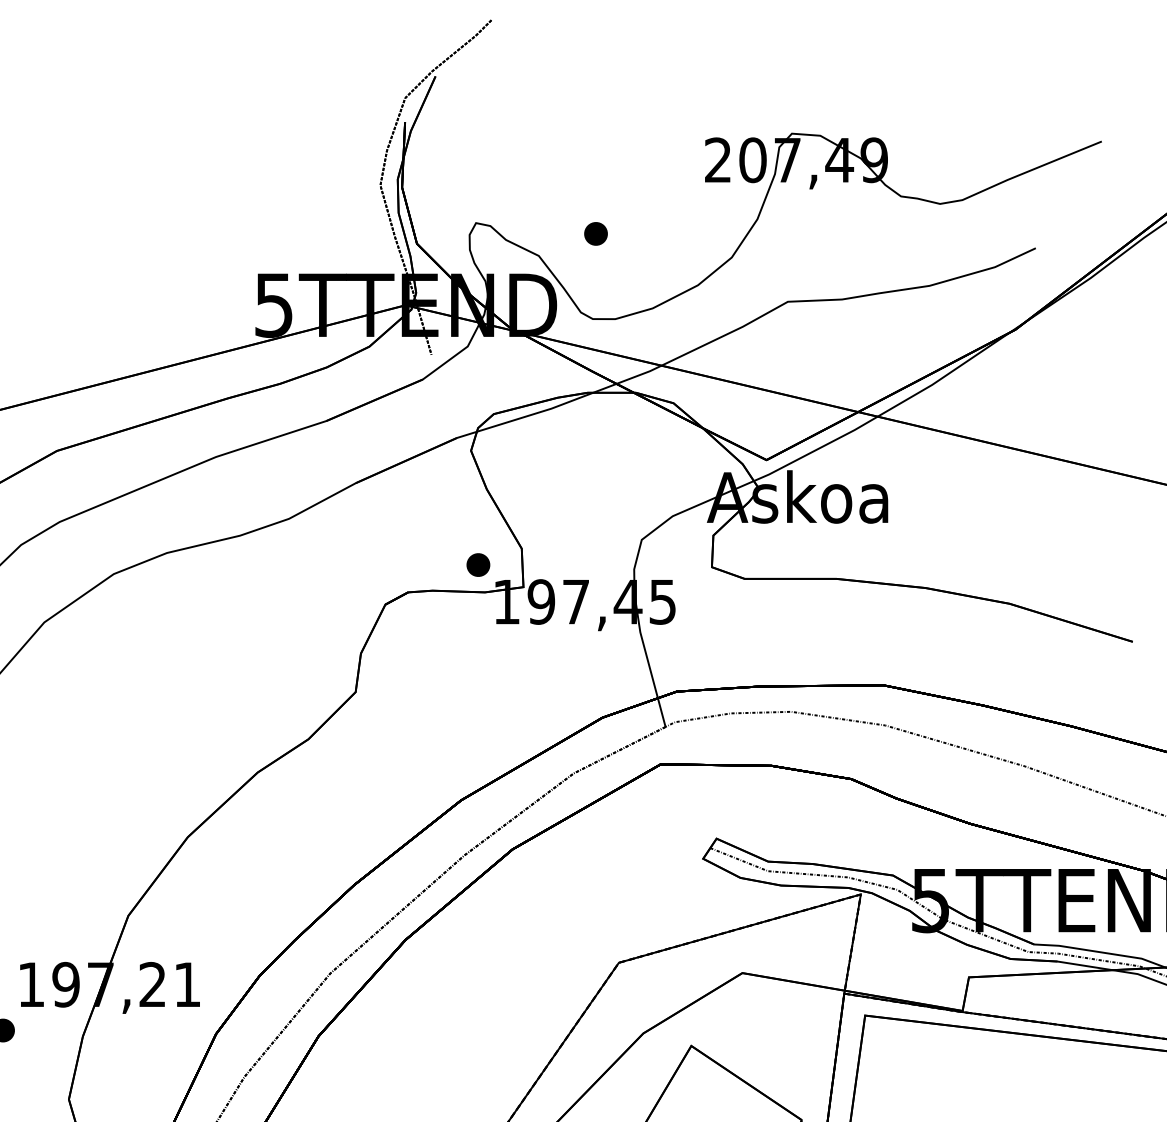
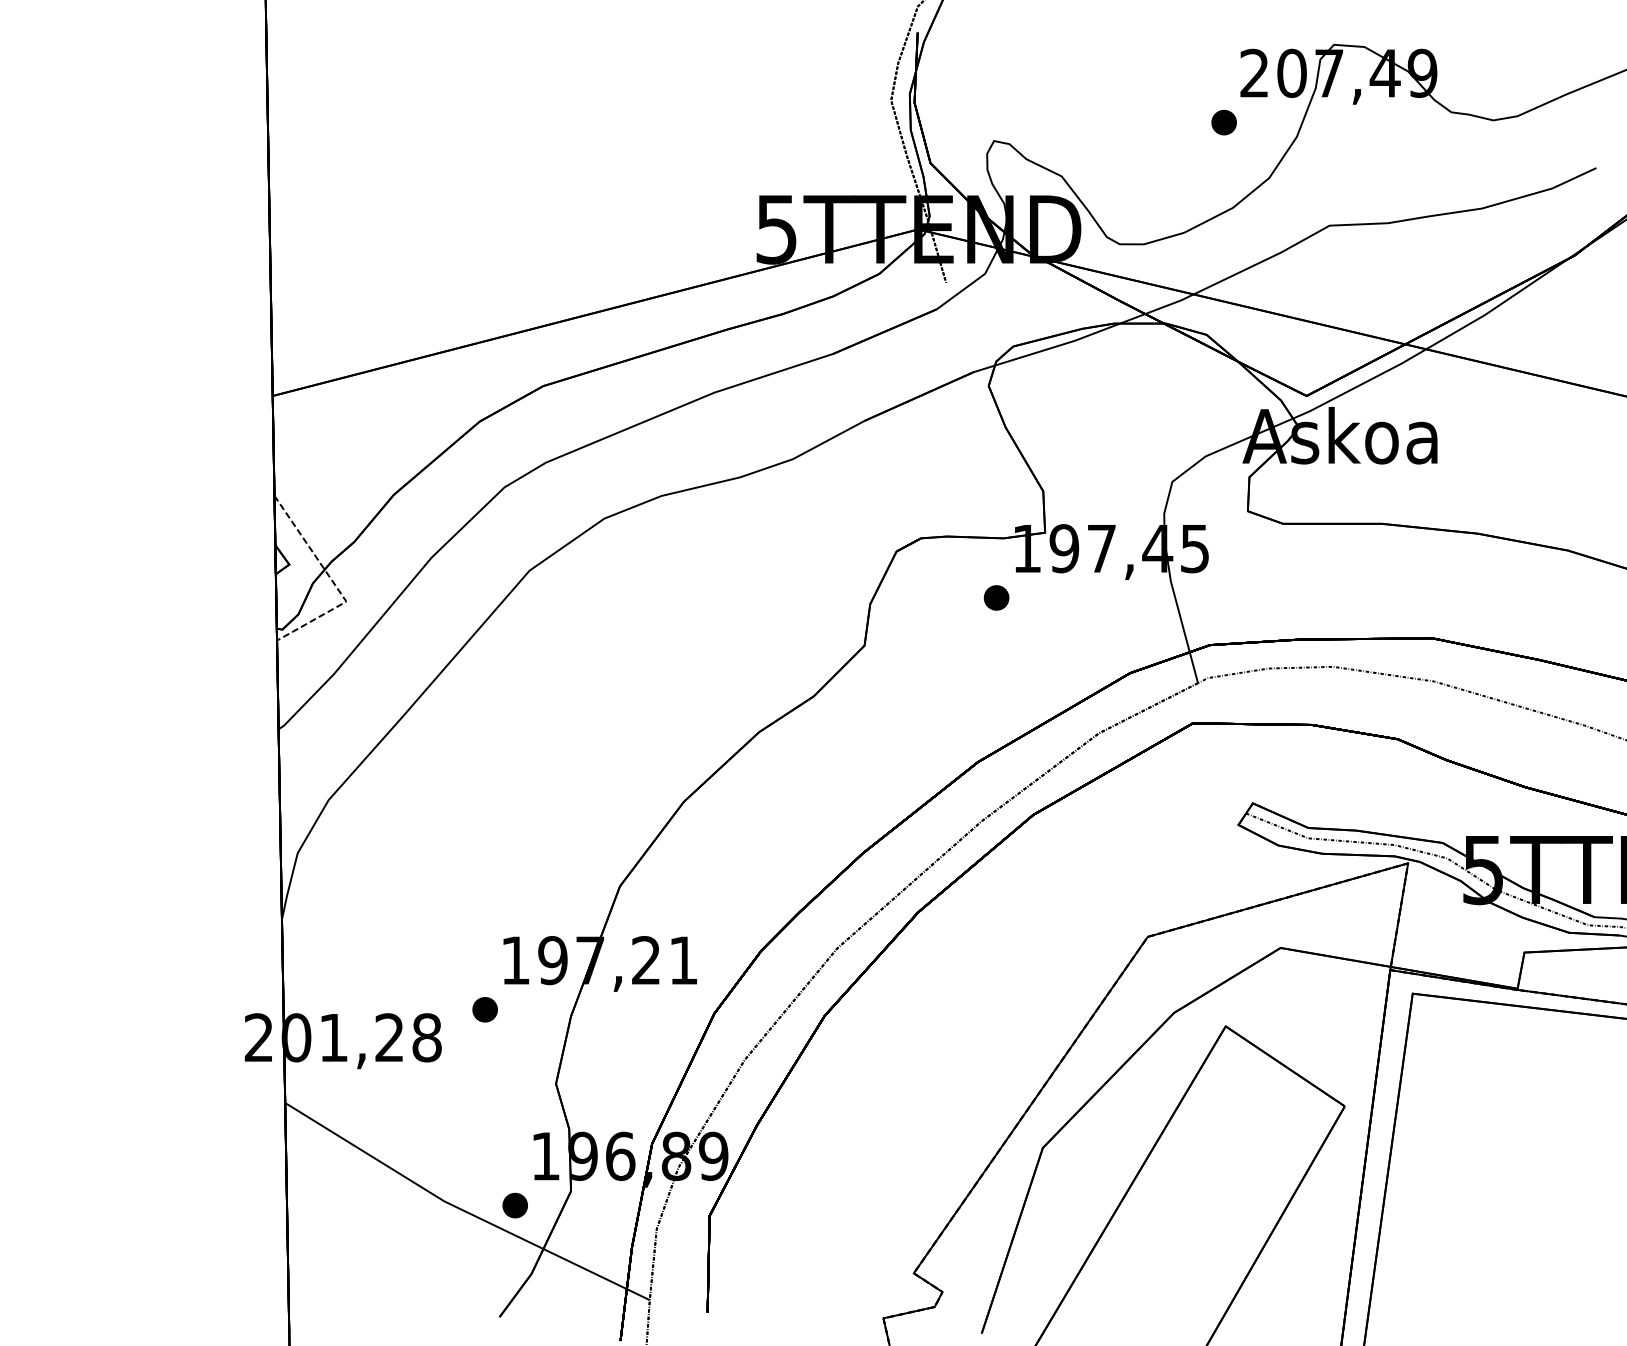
part: (595, 233) -> (1223, 122), moved
part: (478, 564) -> (996, 597), moved

